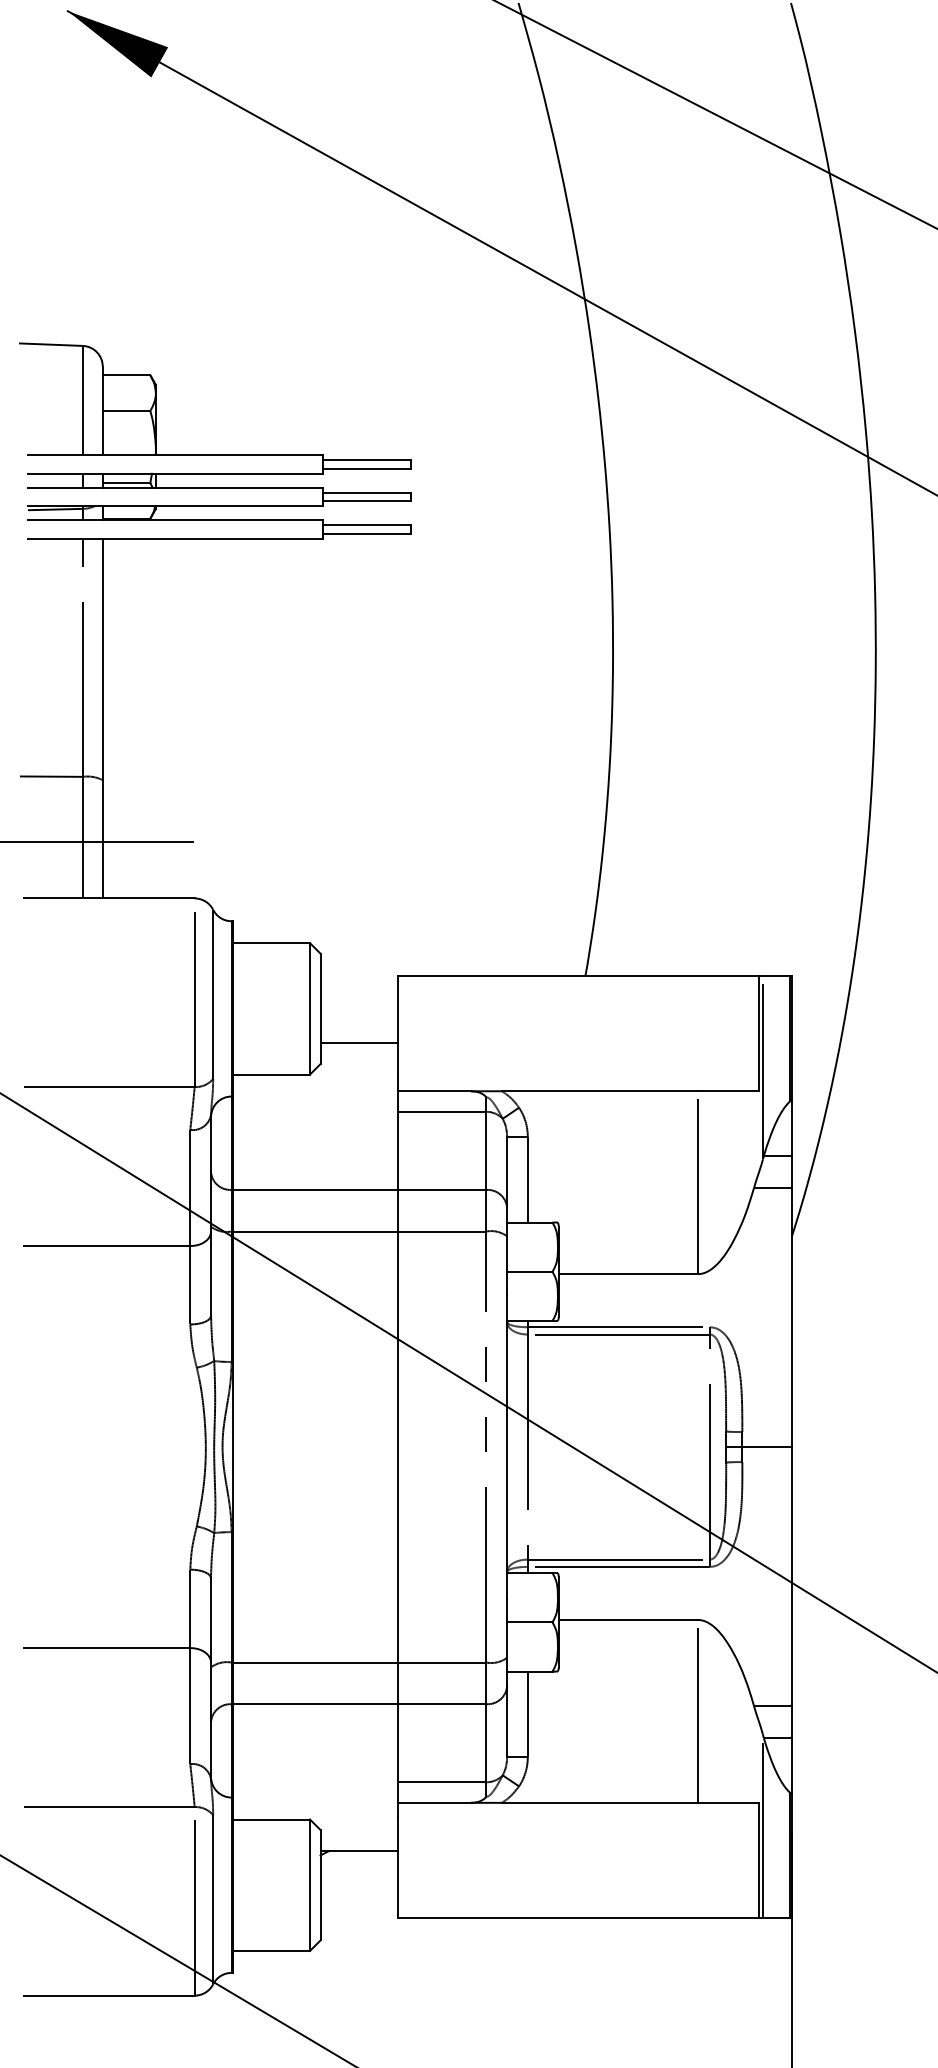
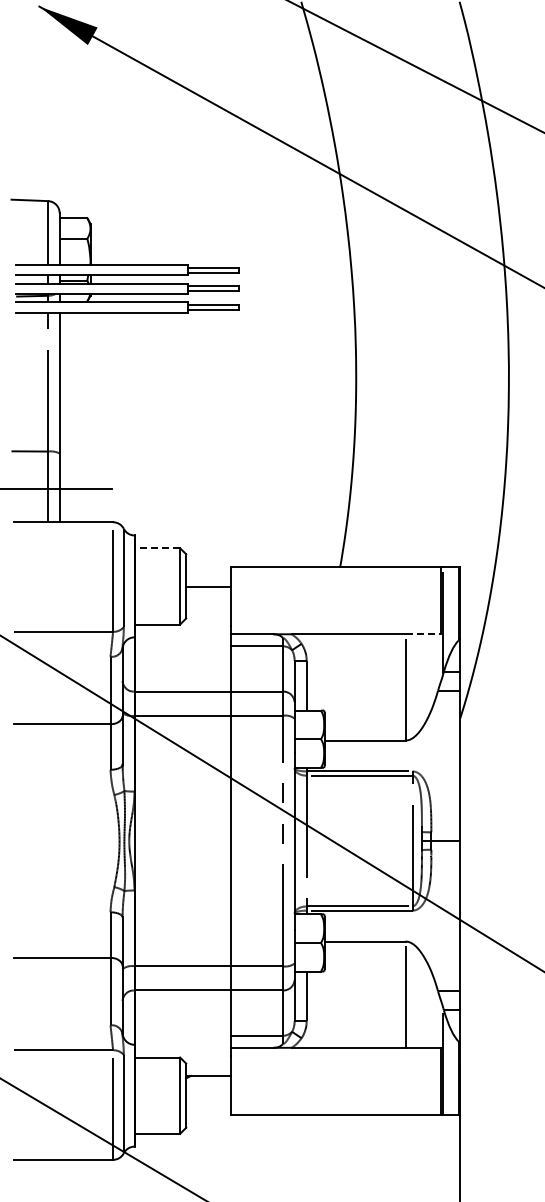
line: (271, 943) -> (157, 548), solid -> dashed
line: (358, 1043) -> (208, 587), moved
line: (728, 1091) -> (423, 634), solid -> dashed

